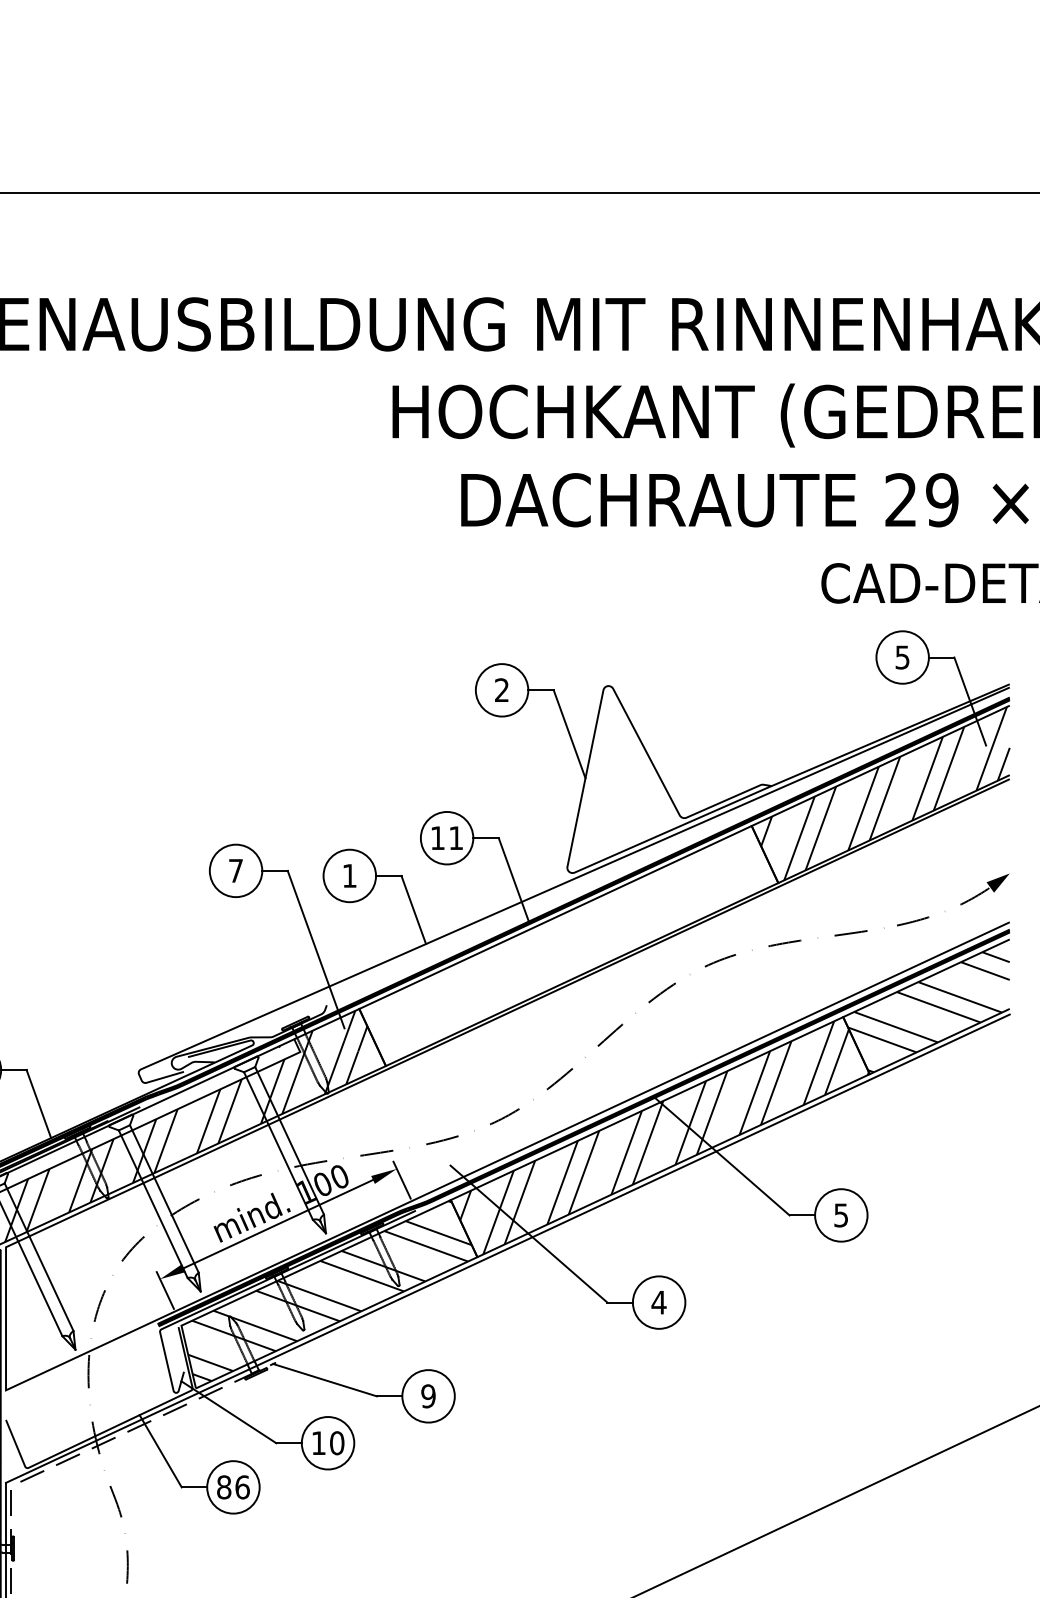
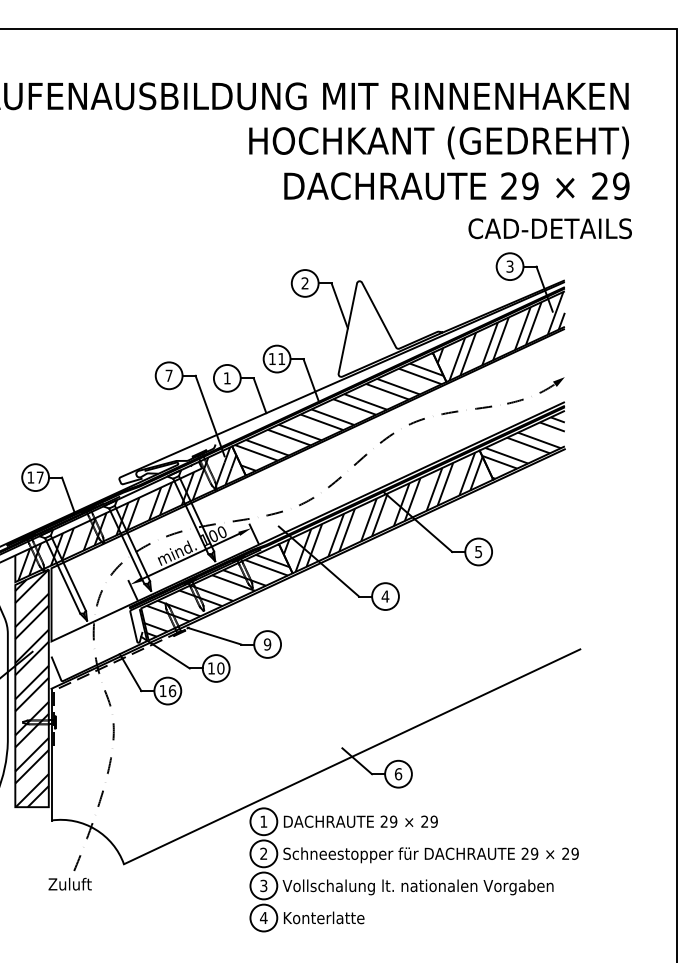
text: (901, 655) -> (509, 265), 5 -> 3
hatch: (569, 940) -> (339, 411), added
text: (223, 1486) -> (162, 690), 86 -> 16

